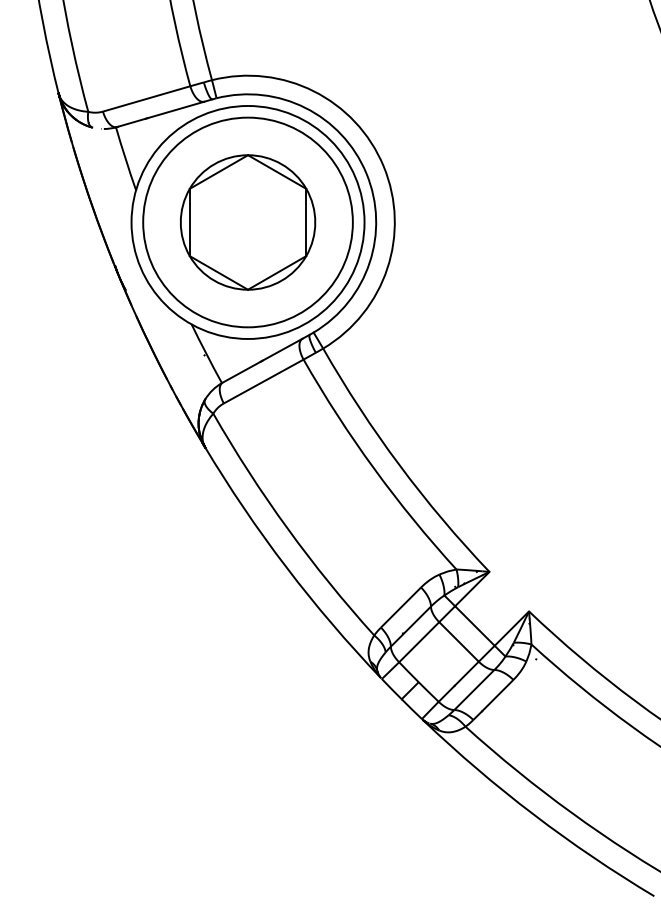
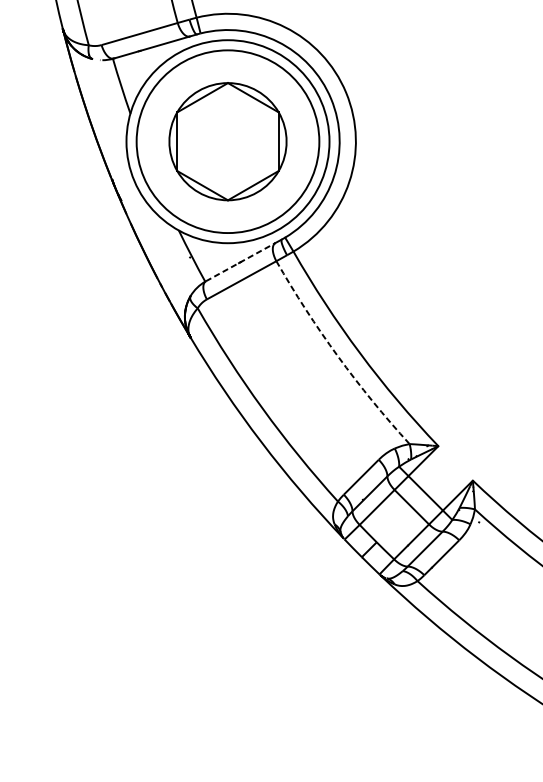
line: (262, 360) -> (240, 261), solid -> dashed
arc: (374, 468) -> (338, 356), solid -> dashed

